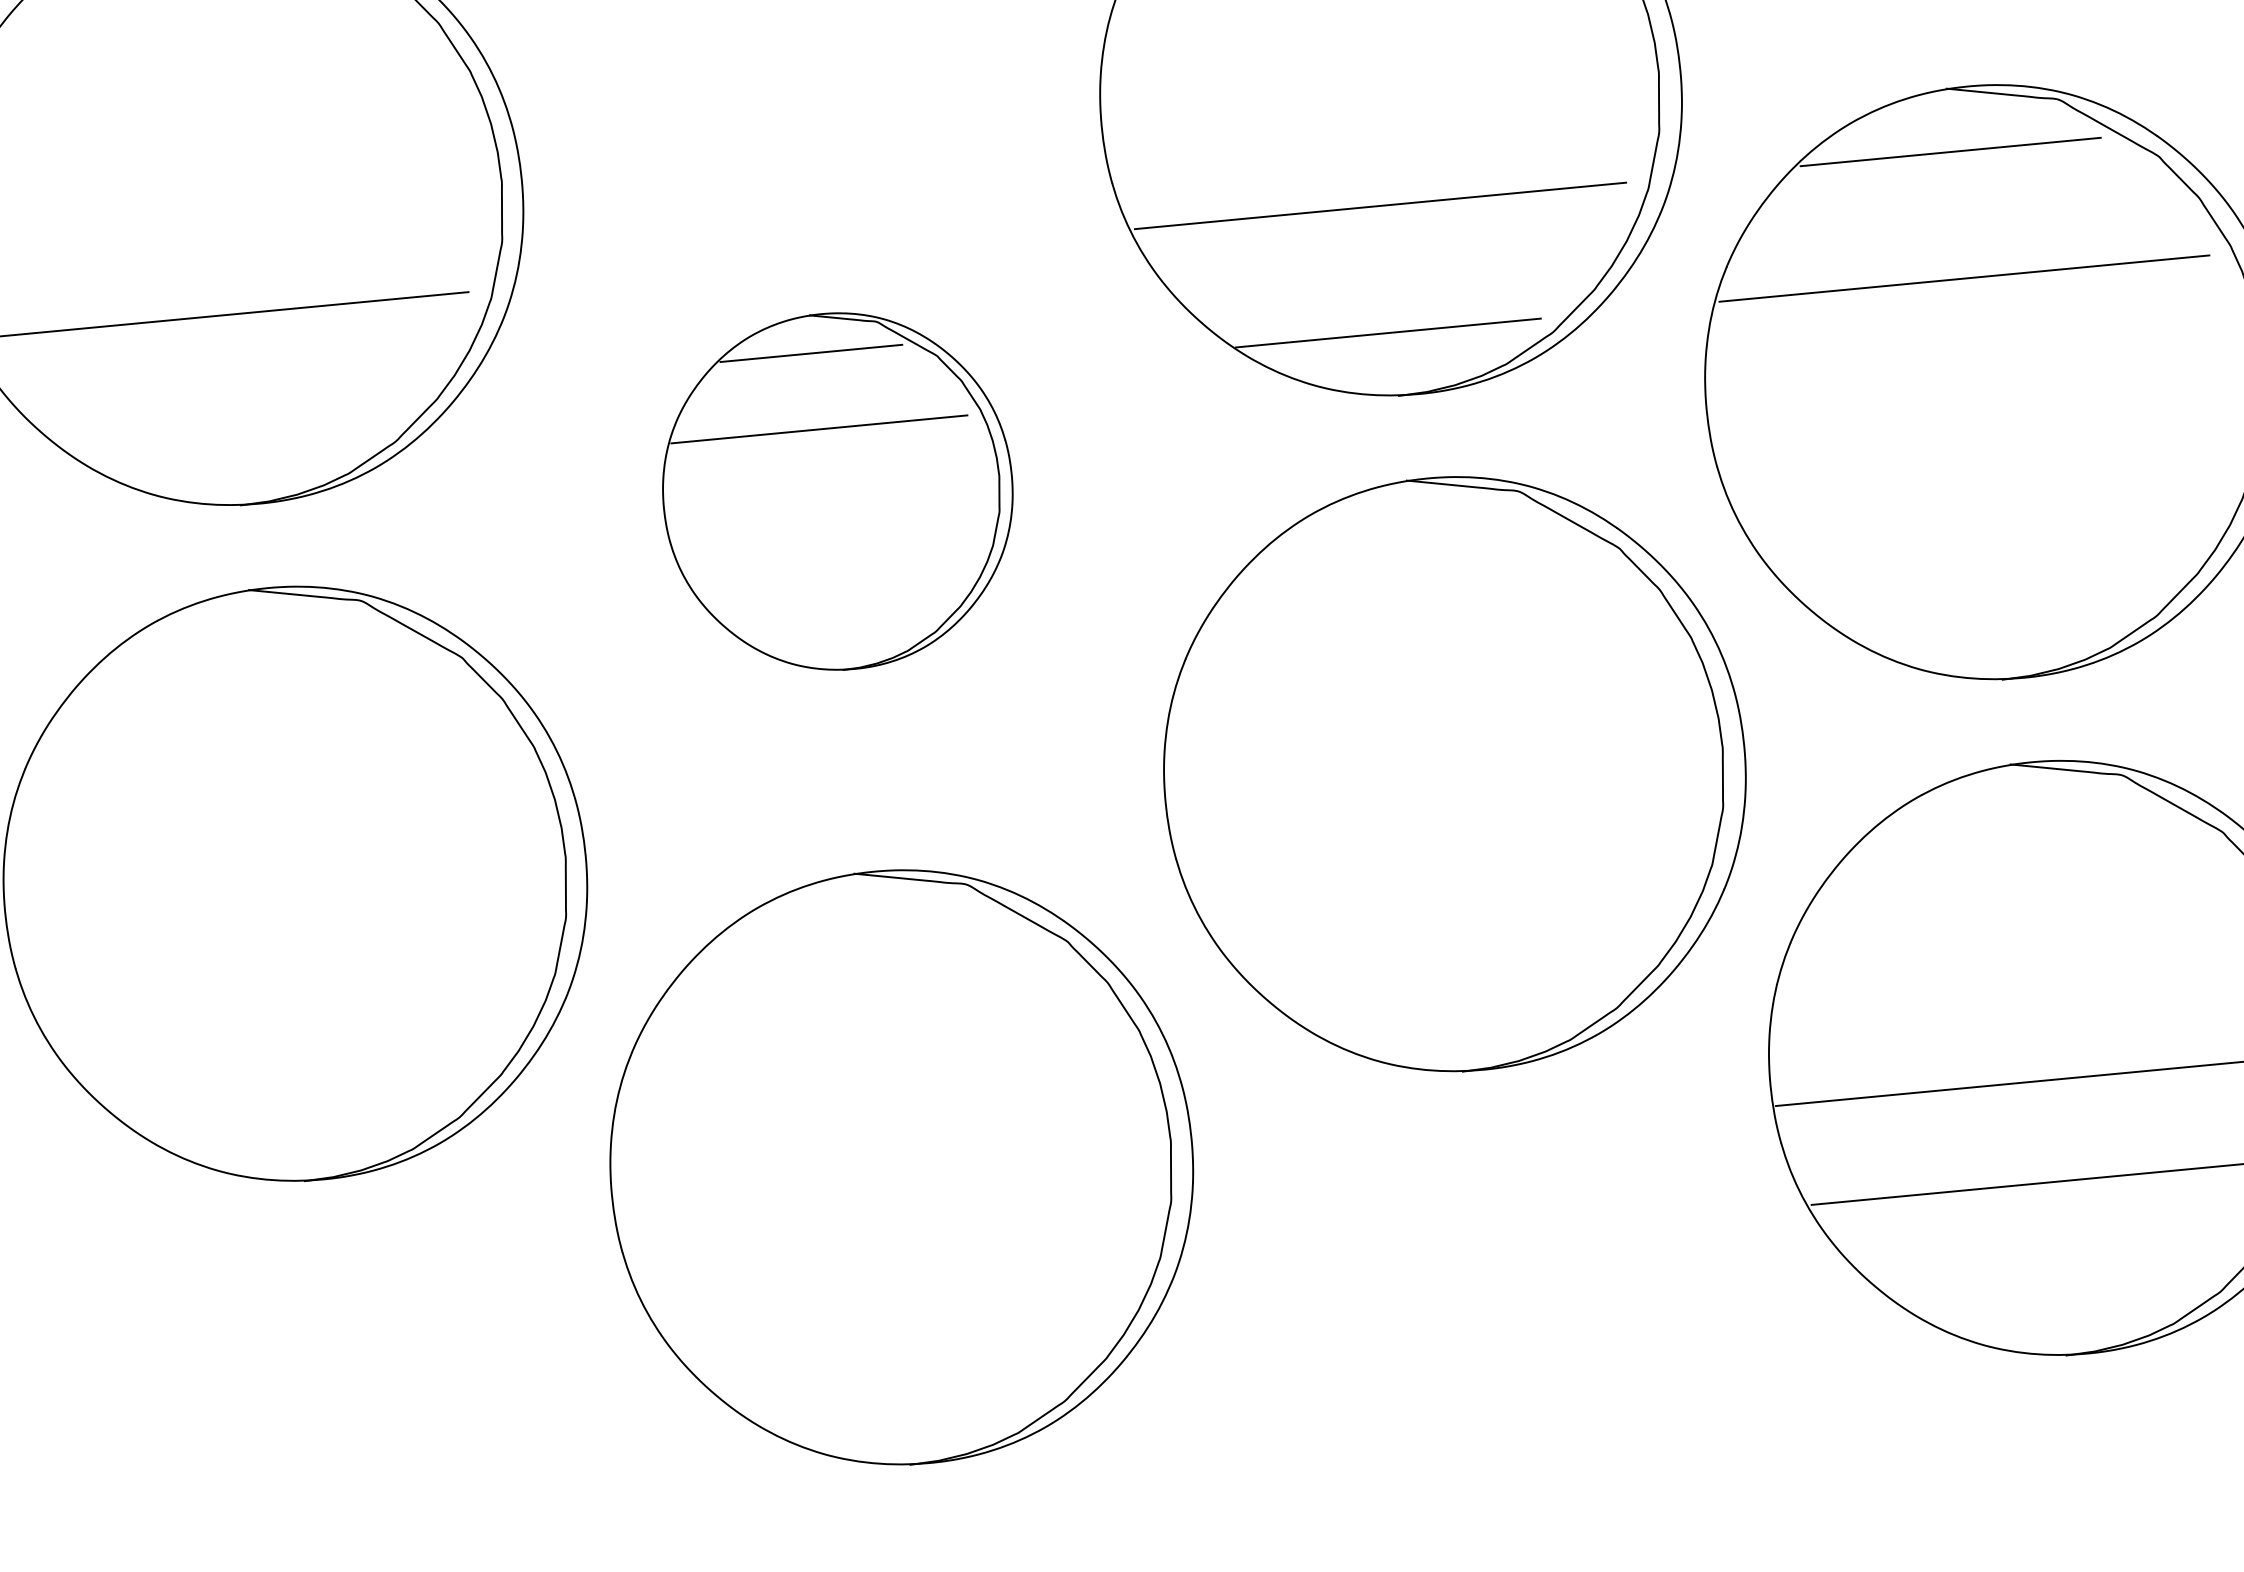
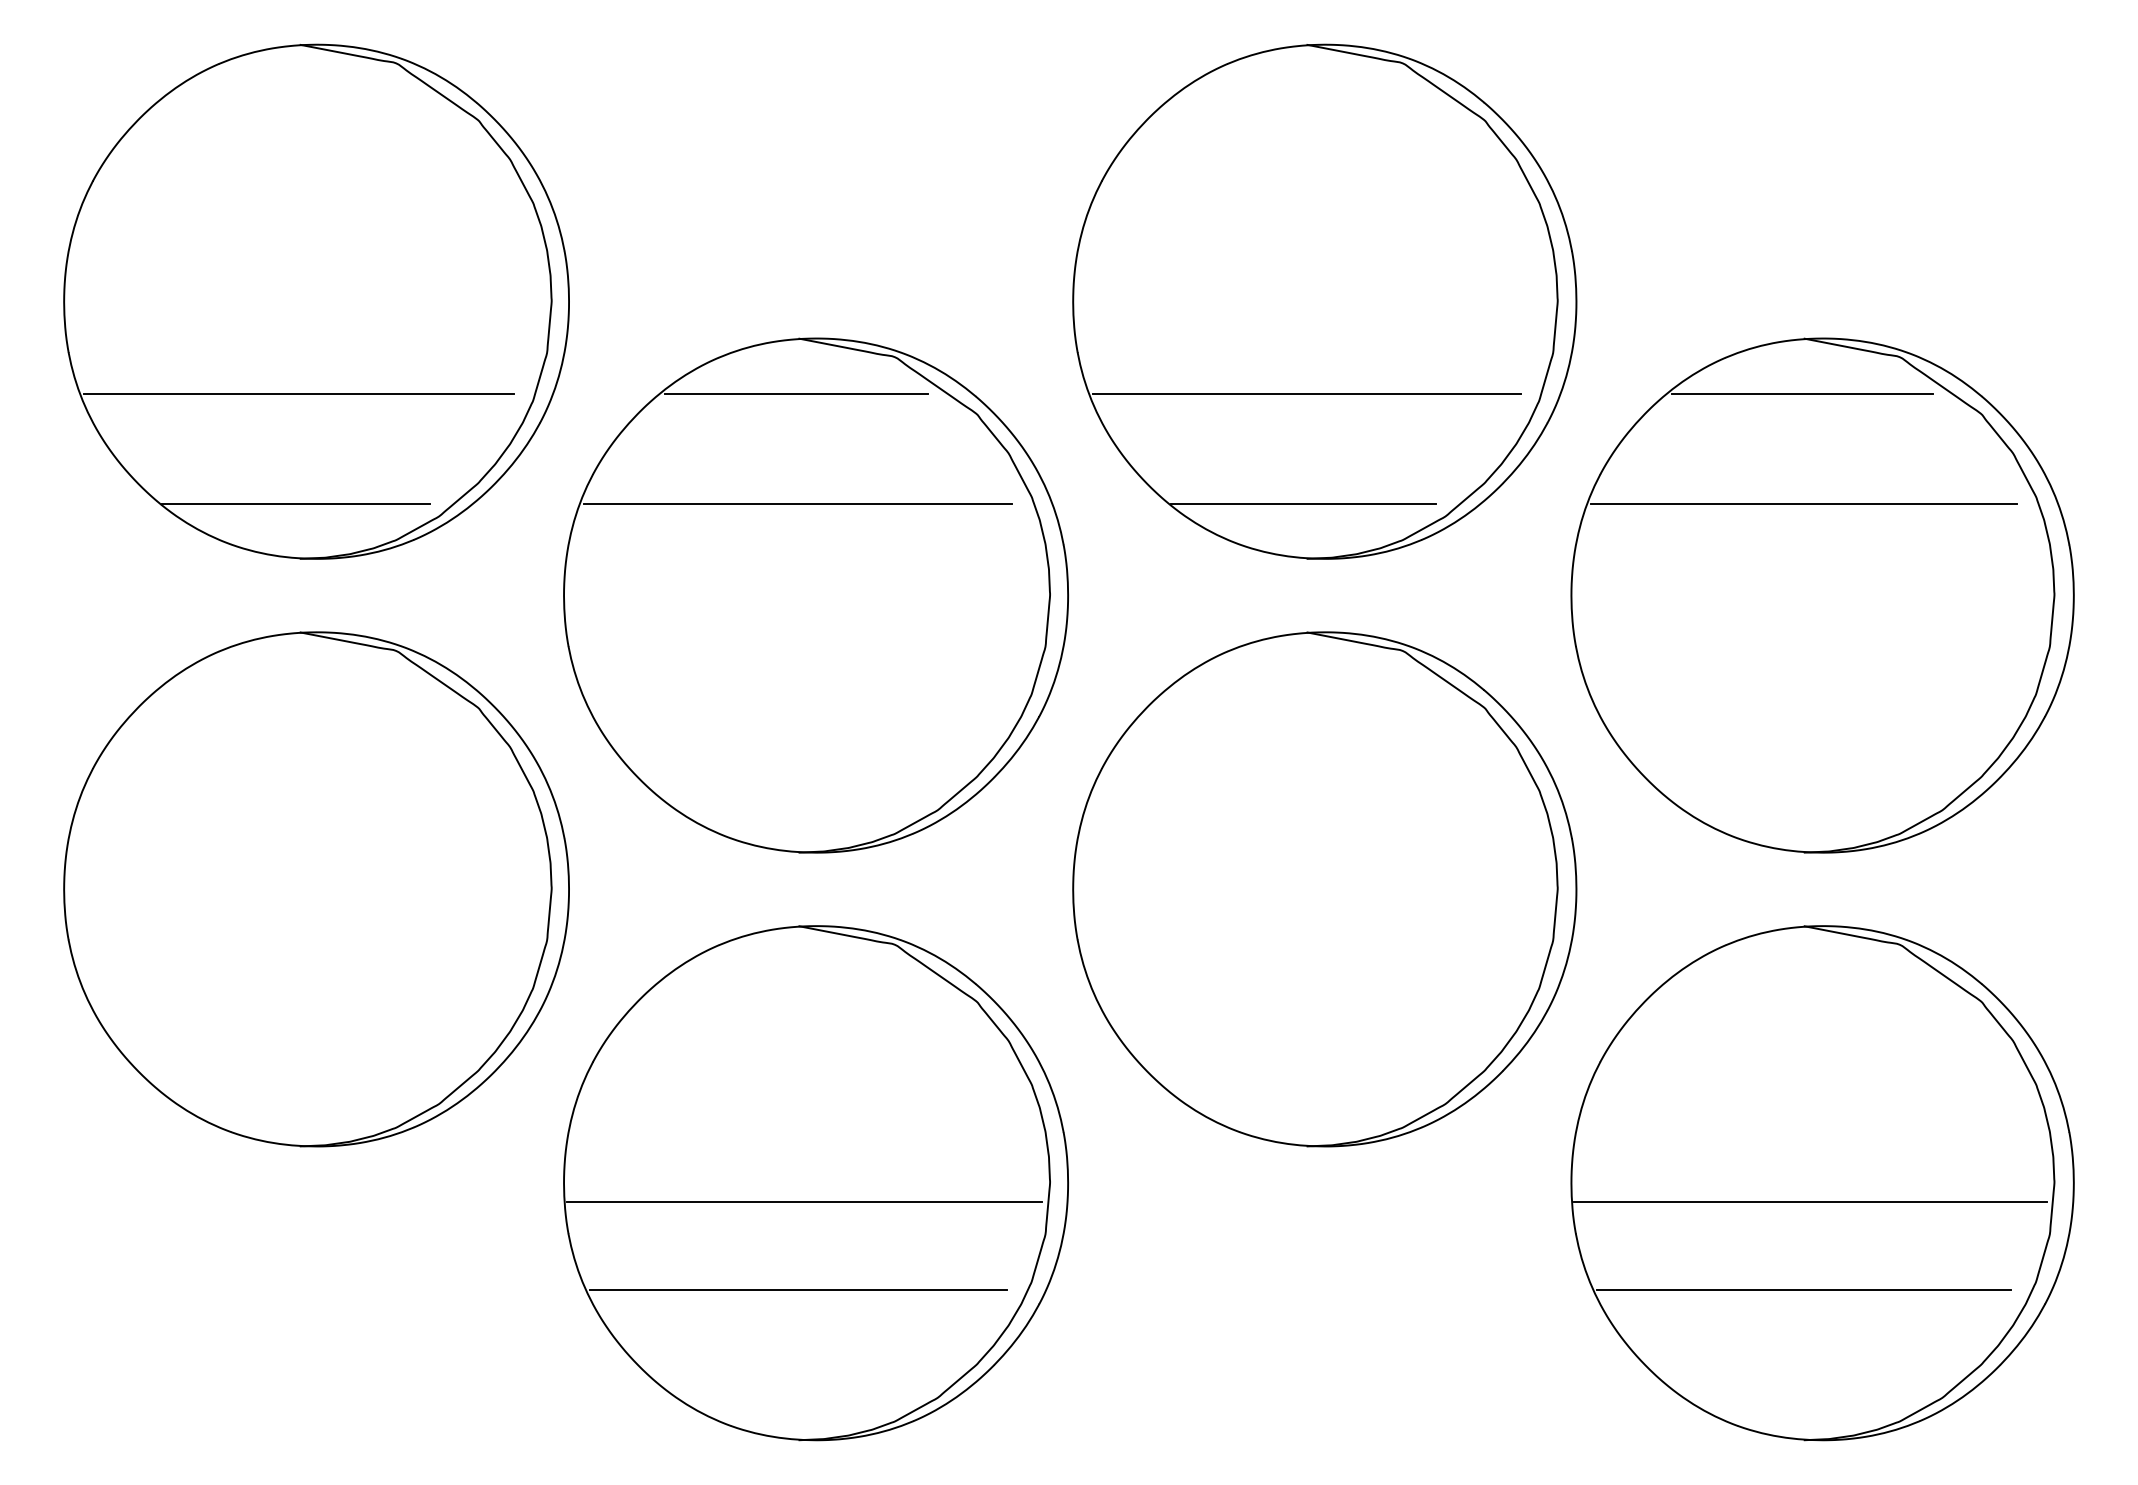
line: (229, 442) -> (295, 503), added
part: (837, 491) -> (815, 595), size x1.67
line: (890, 1189) -> (804, 1201), added
line: (891, 1291) -> (797, 1289), added

